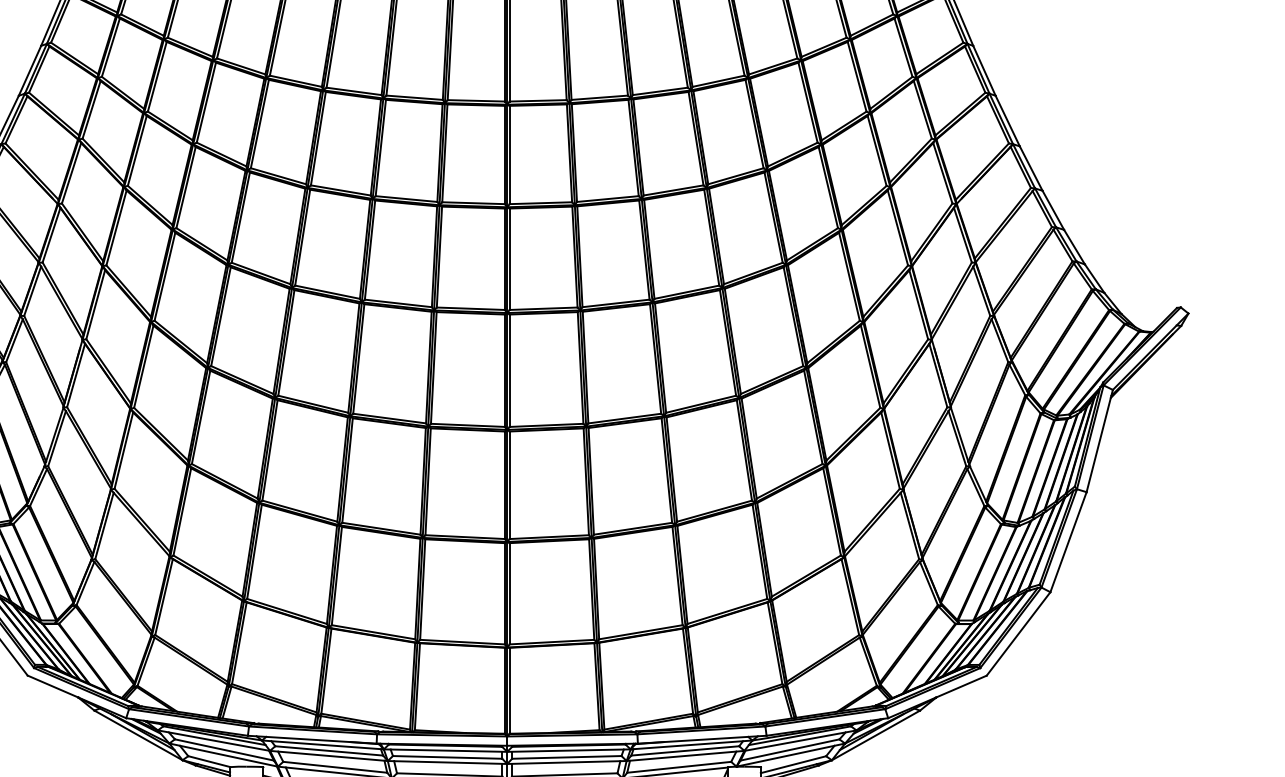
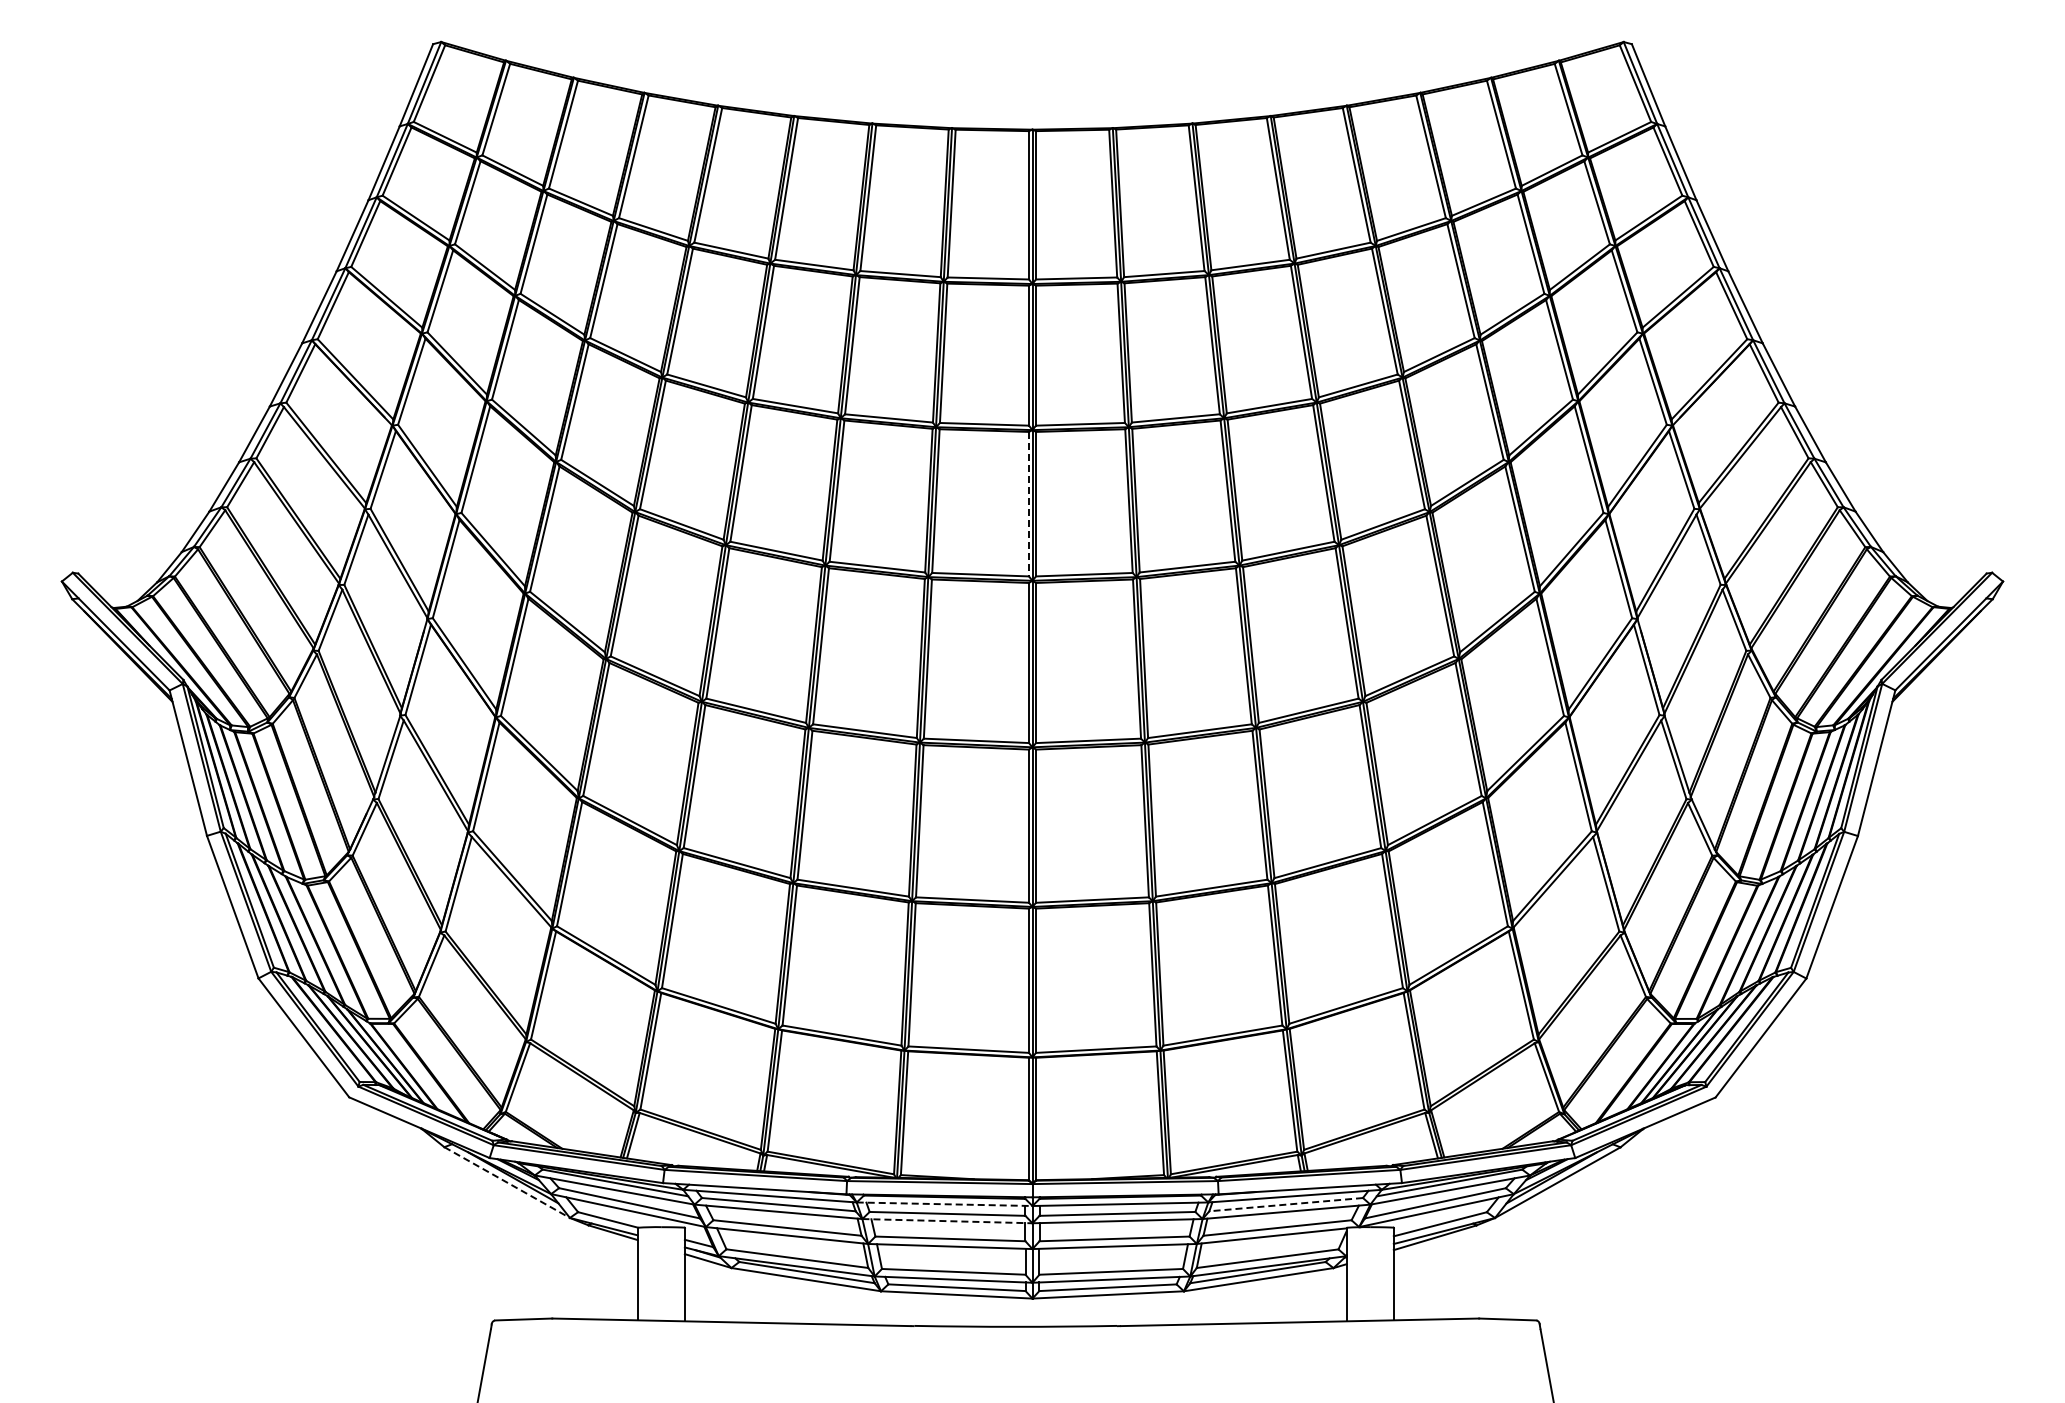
line: (504, 259) -> (1028, 504), solid -> dashed
line: (138, 735) -> (507, 1182), solid -> dashed
line: (445, 750) -> (944, 1204), solid -> dashed
line: (684, 750) -> (1285, 1204), solid -> dashed
line: (447, 762) -> (947, 1221), solid -> dashed

